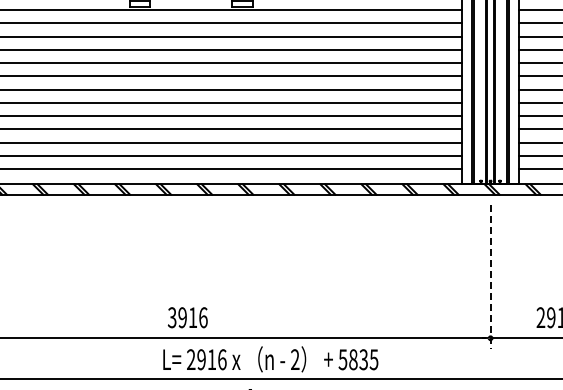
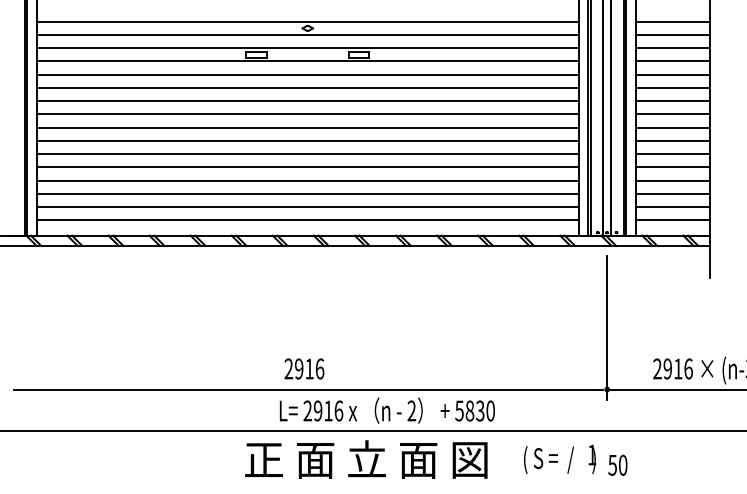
line: (490, 276) -> (607, 327), dashed -> solid
text: (171, 318) -> (288, 369), 3916 -> 2916
text: (373, 359) -> (490, 410), 5835 -> 5830

